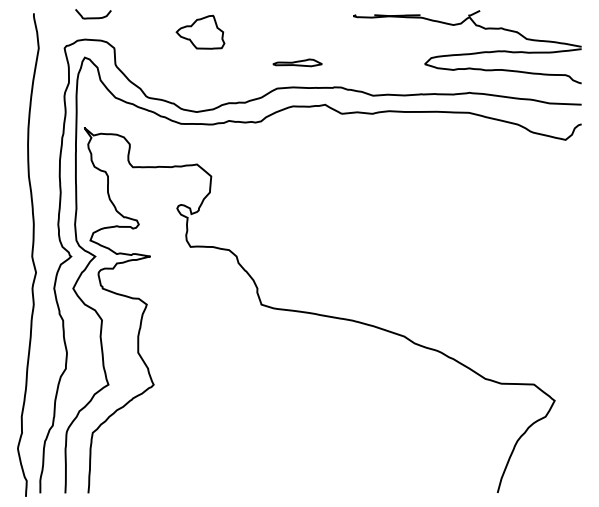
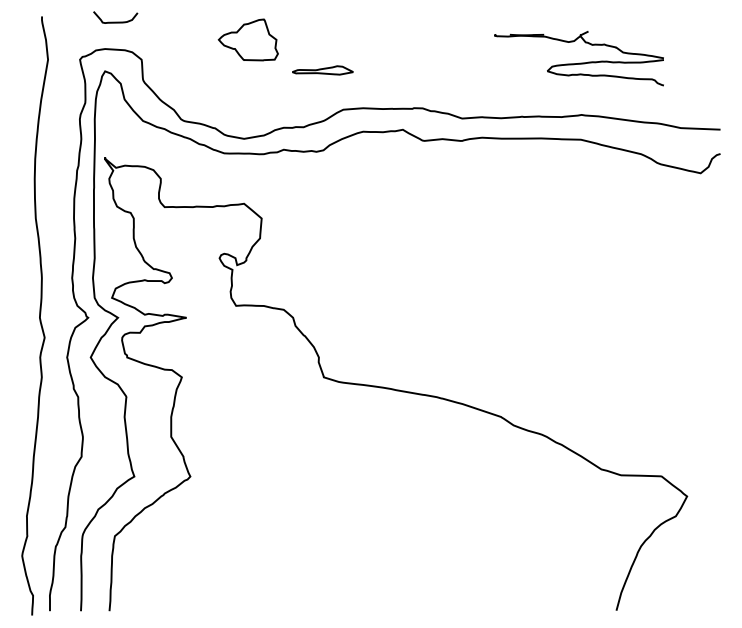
part: (467, 47) -> (579, 58), size x0.6
part: (297, 62) -> (322, 69), moved

